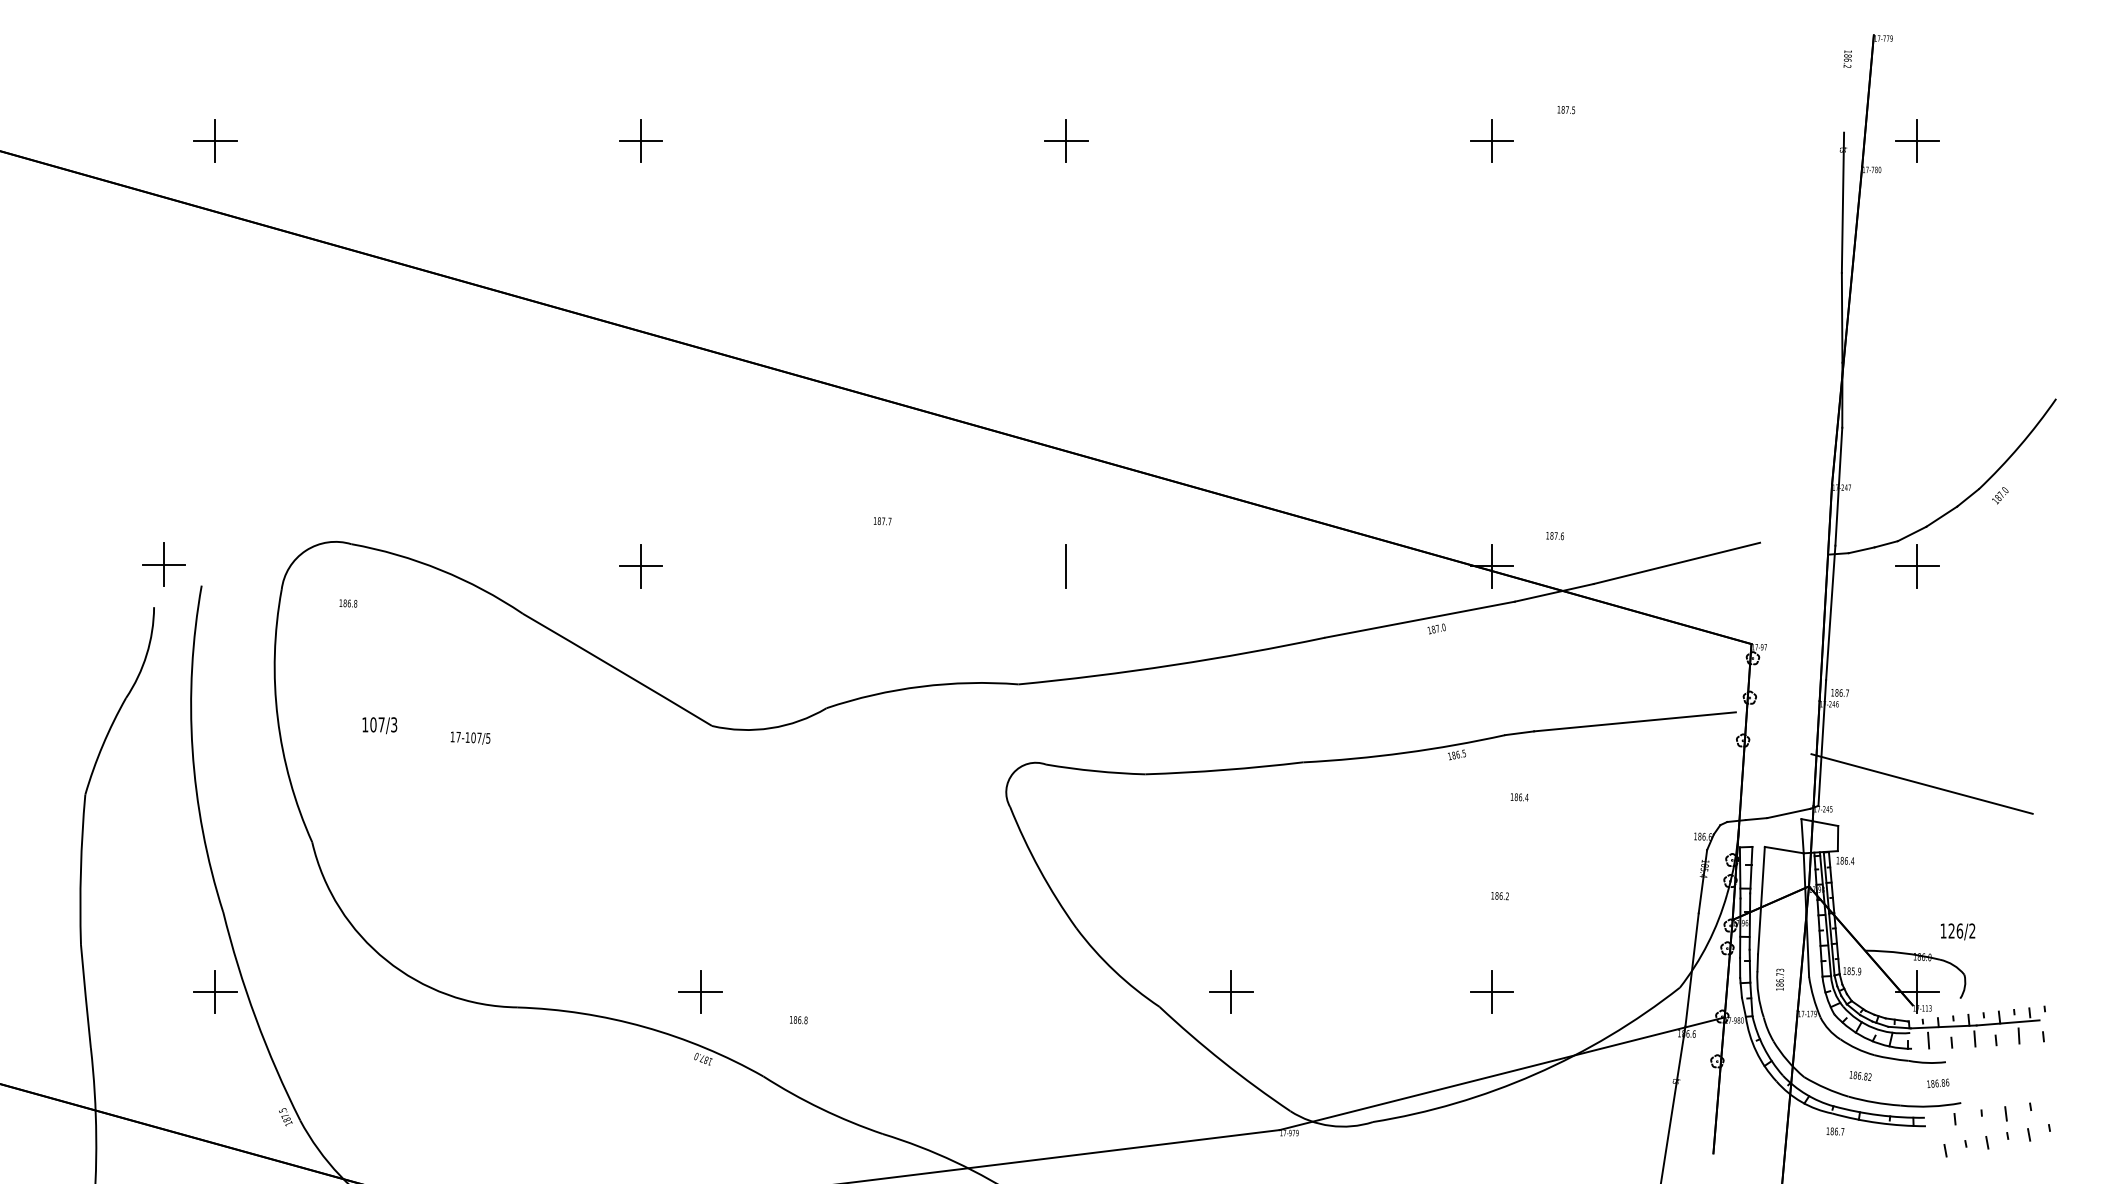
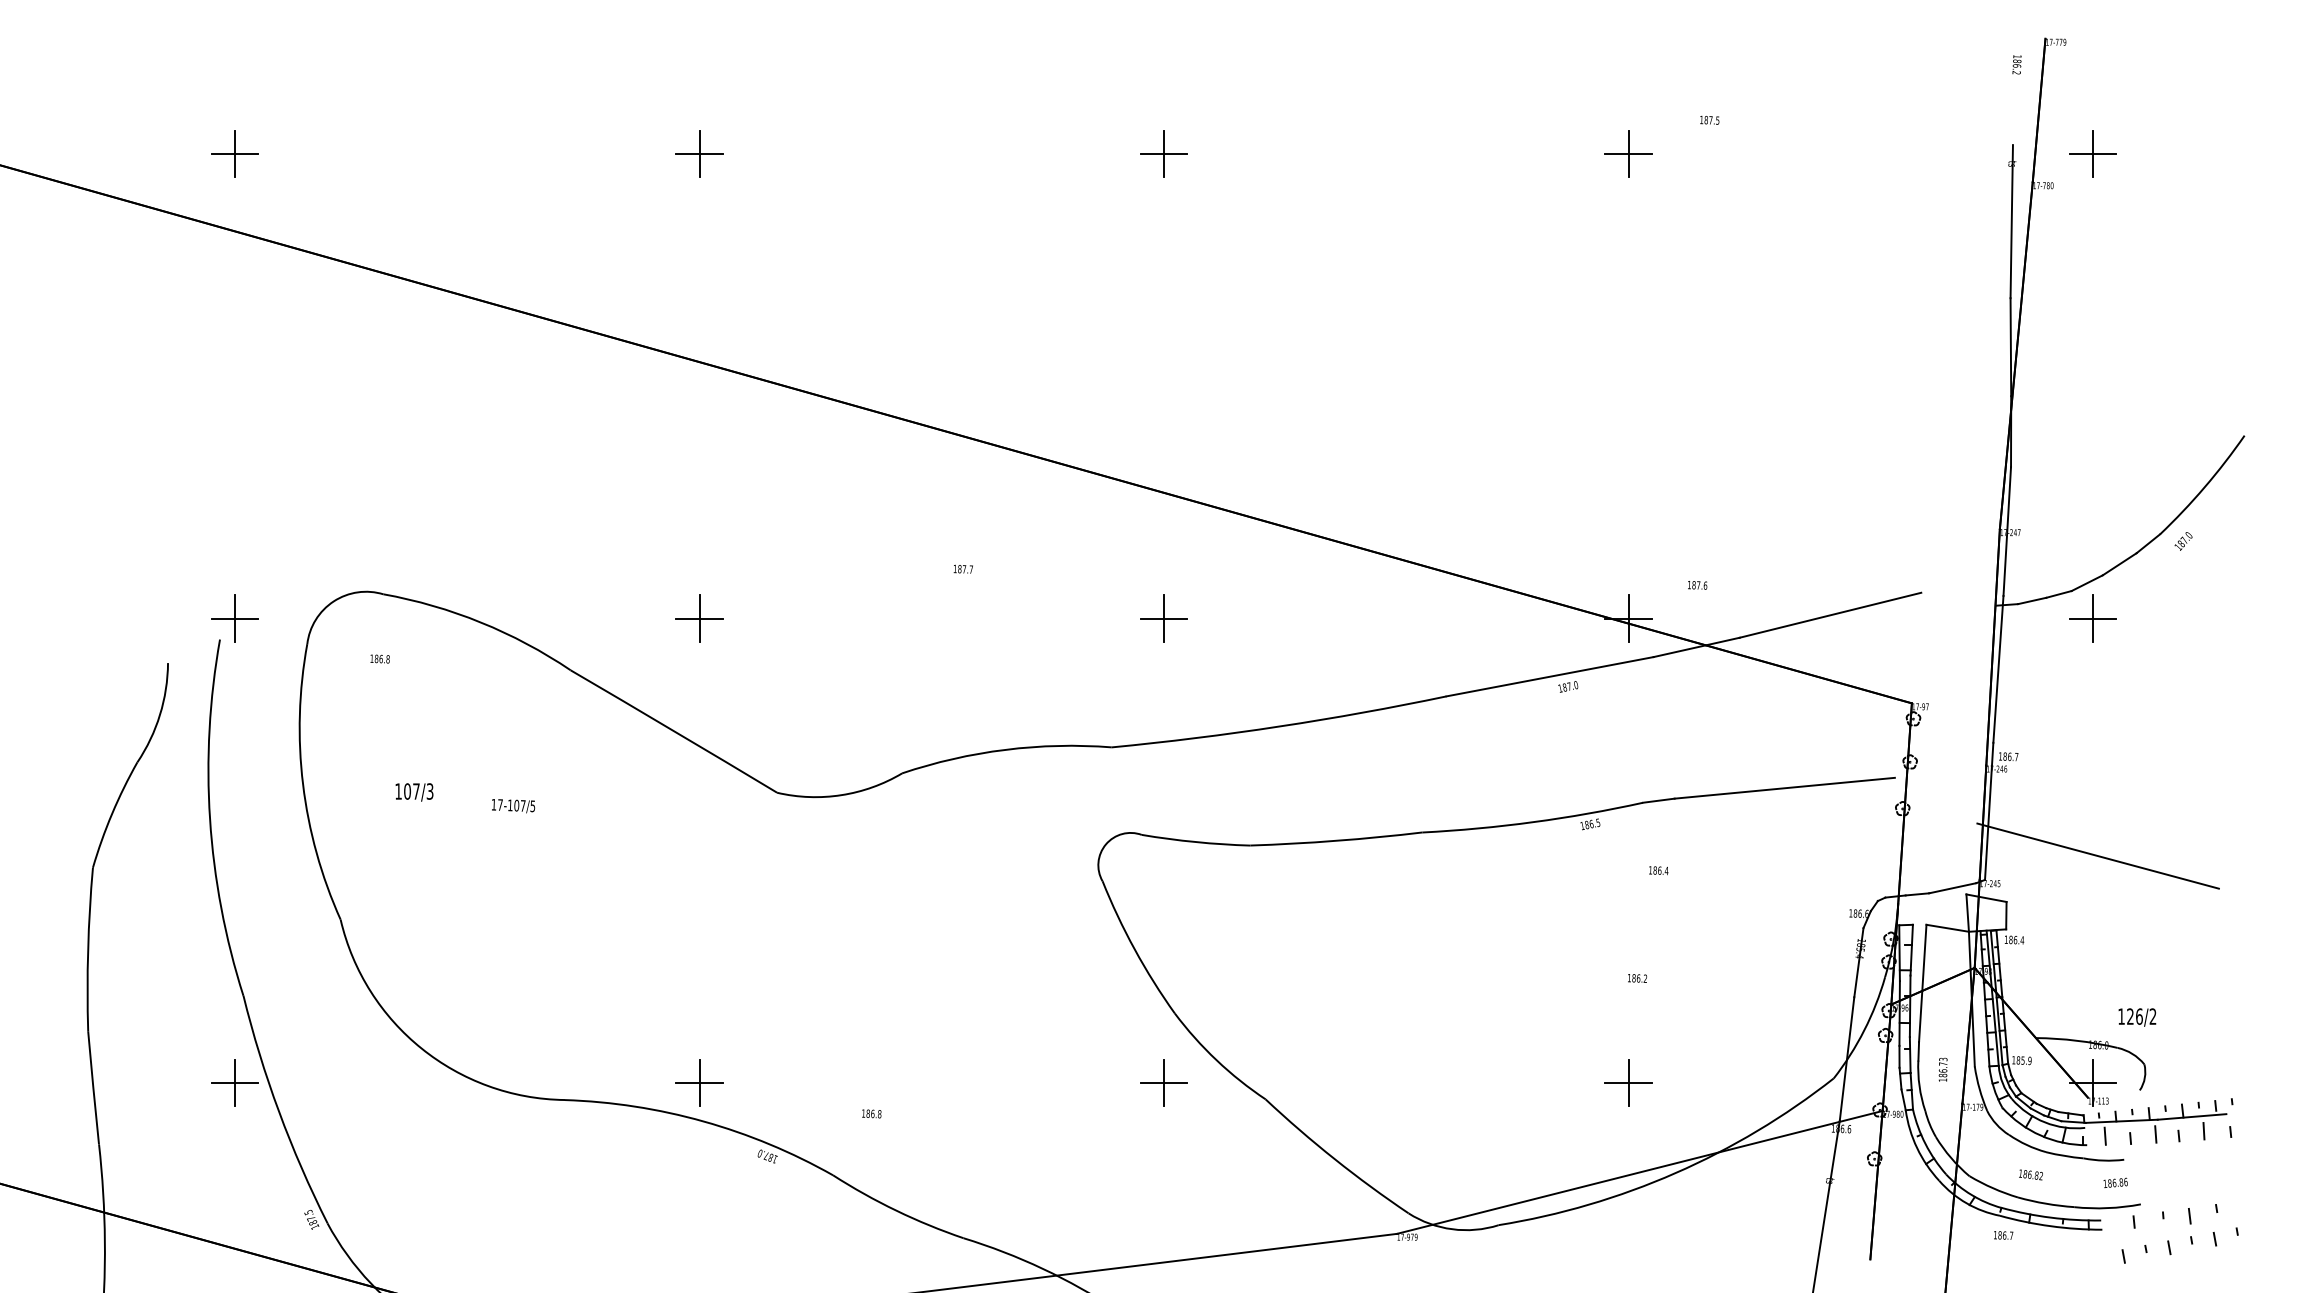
part: (163, 564) -> (234, 618), moved
line: (1065, 566) -> (1163, 618), added
part: (700, 991) -> (699, 1082), moved
part: (1230, 991) -> (1163, 1082), moved

